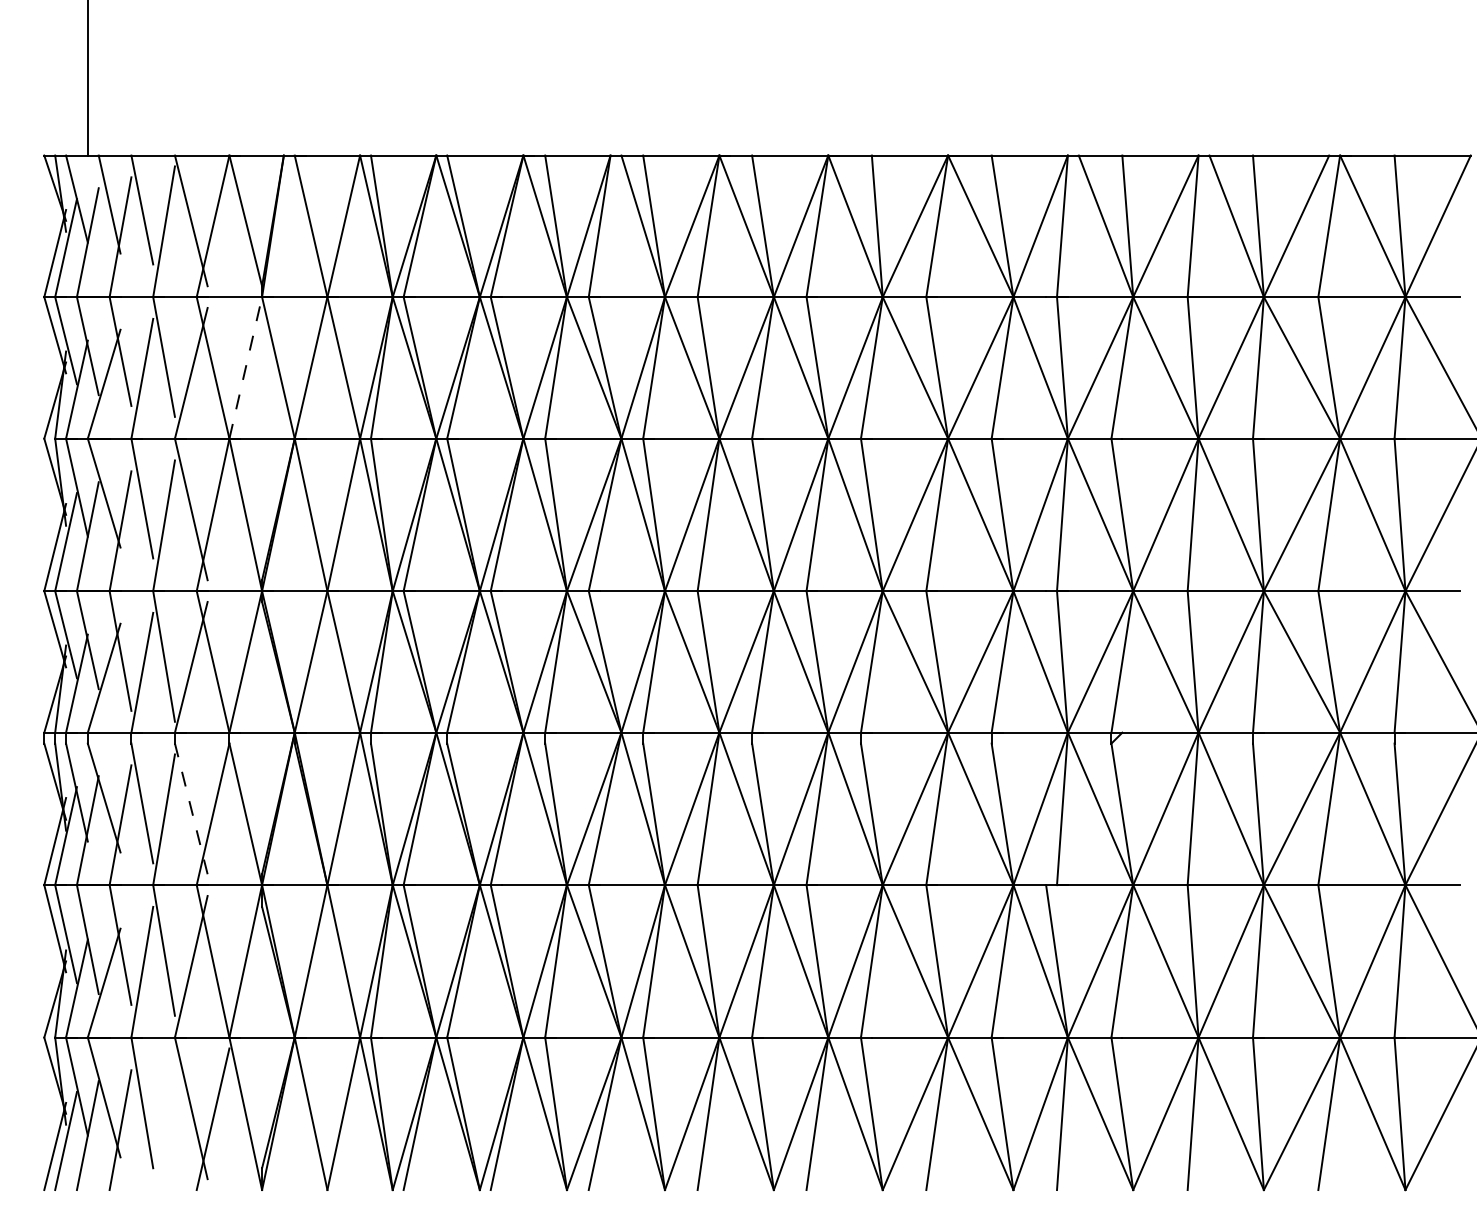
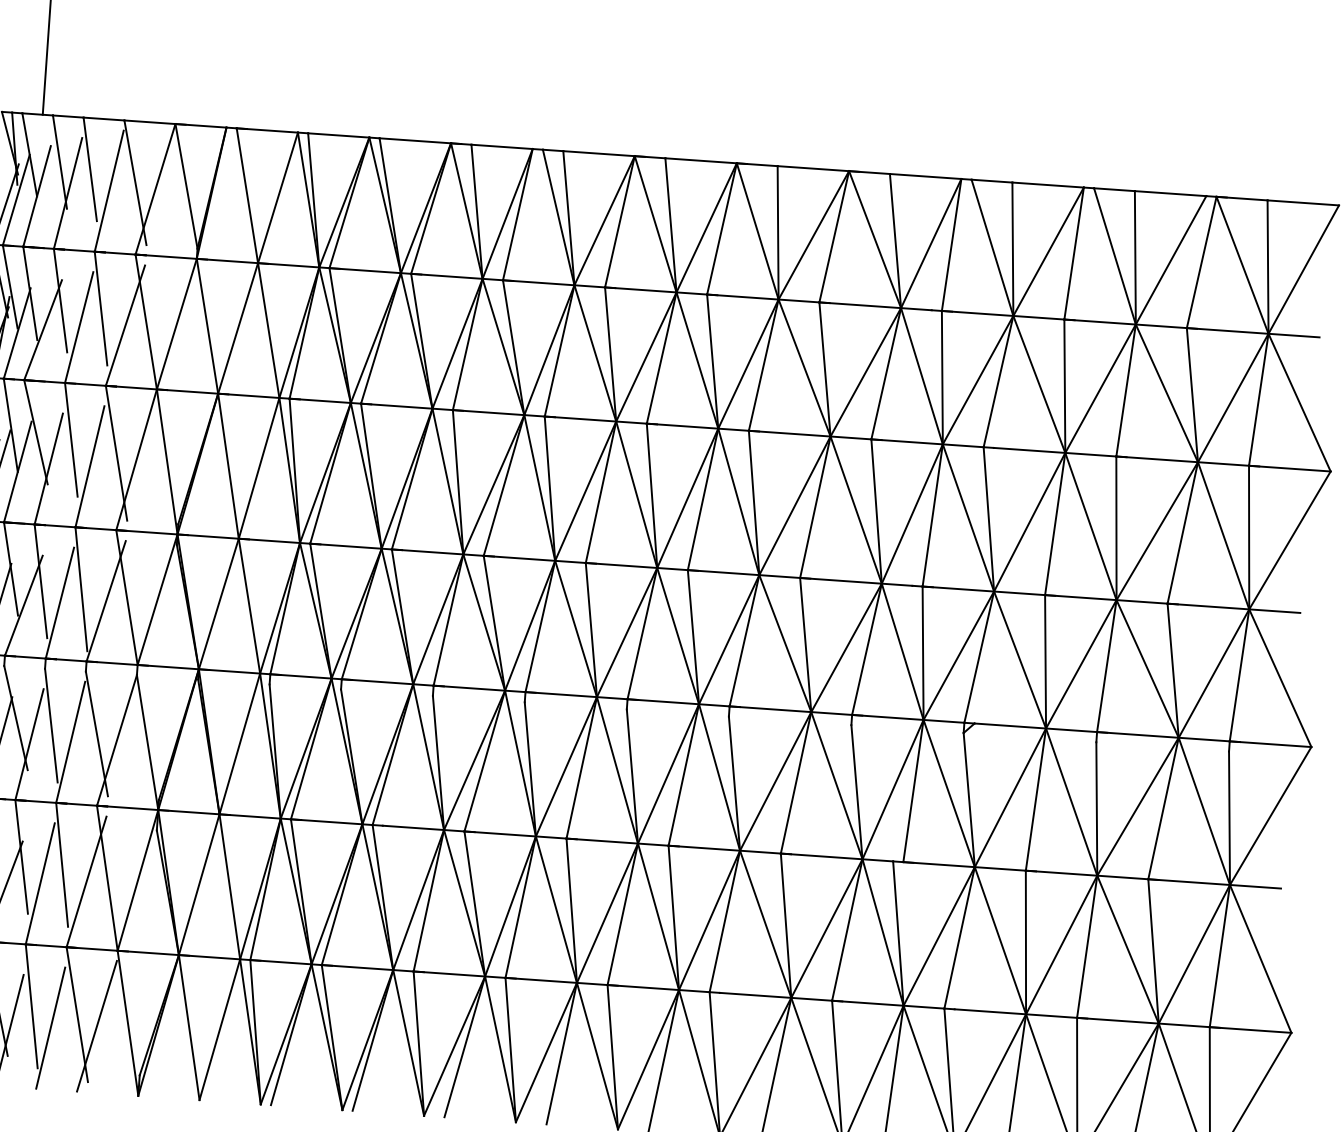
line: (245, 367) -> (176, 323), dashed -> solid
line: (191, 808) -> (97, 733), dashed -> solid
line: (163, 1124) -> (50, 1027), added

